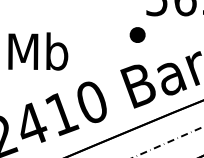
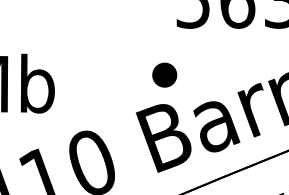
part: (137, 34) -> (164, 74), moved

